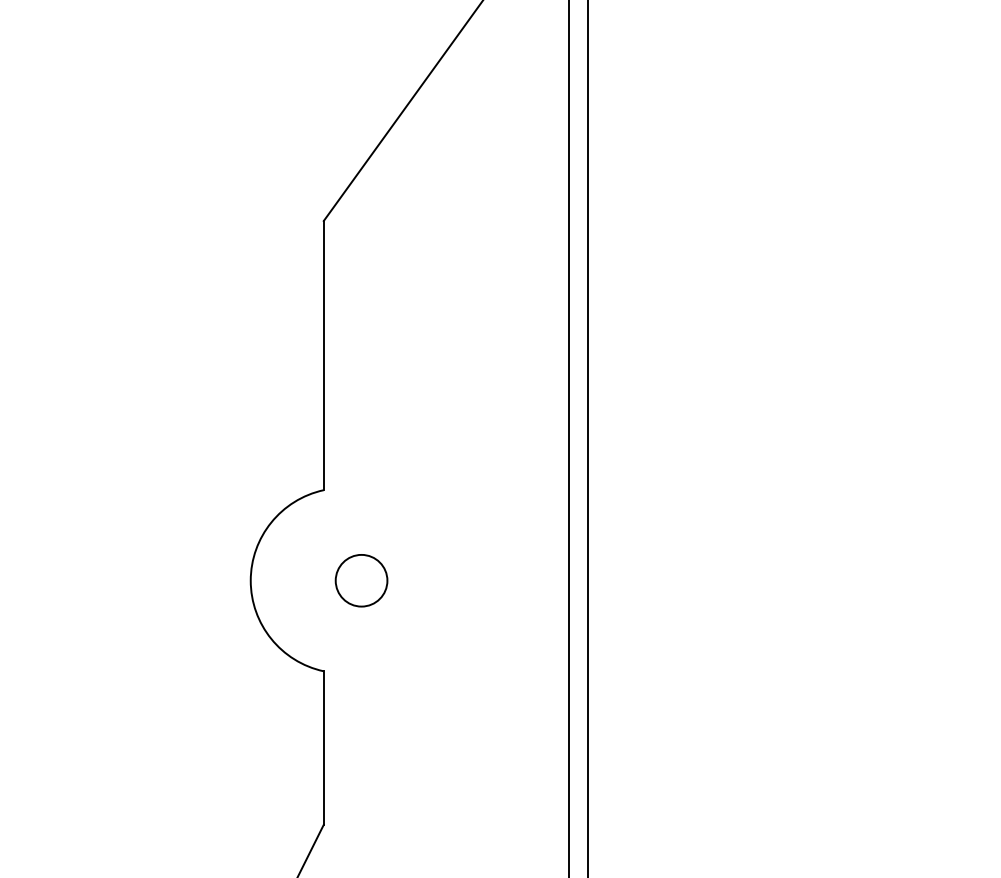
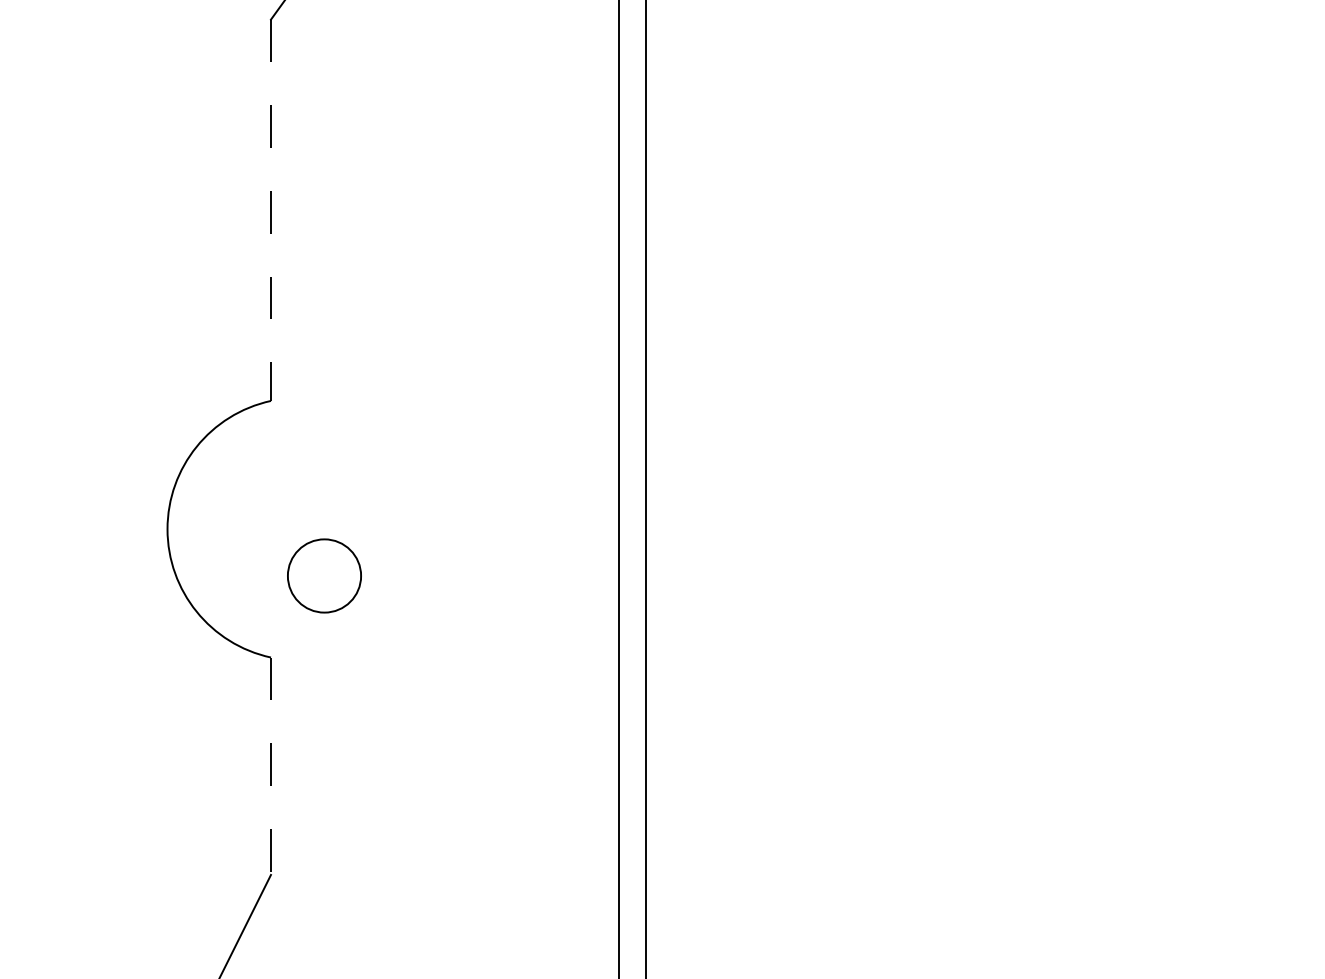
line: (323, 355) -> (270, 210), solid -> dashed
circle: (361, 580) -> (324, 575), moved
line: (323, 748) -> (270, 766), solid -> dashed

